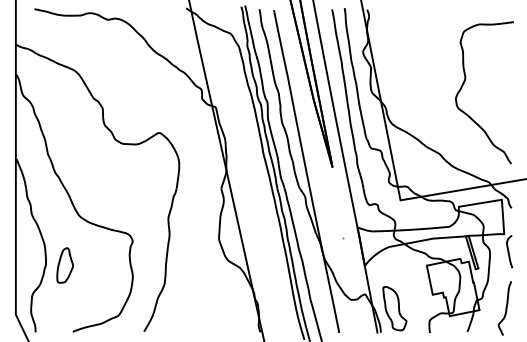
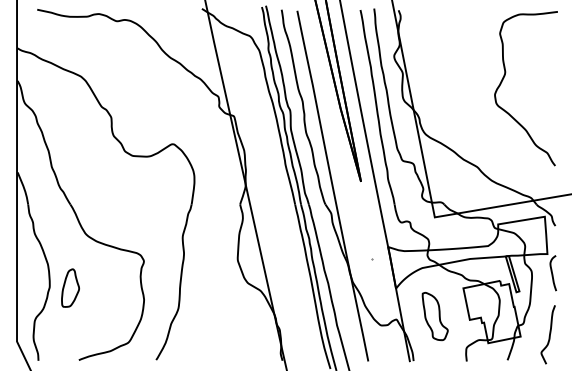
curve: (464, 83) -> (504, 78), moved
part: (394, 308) -> (434, 316), moved

